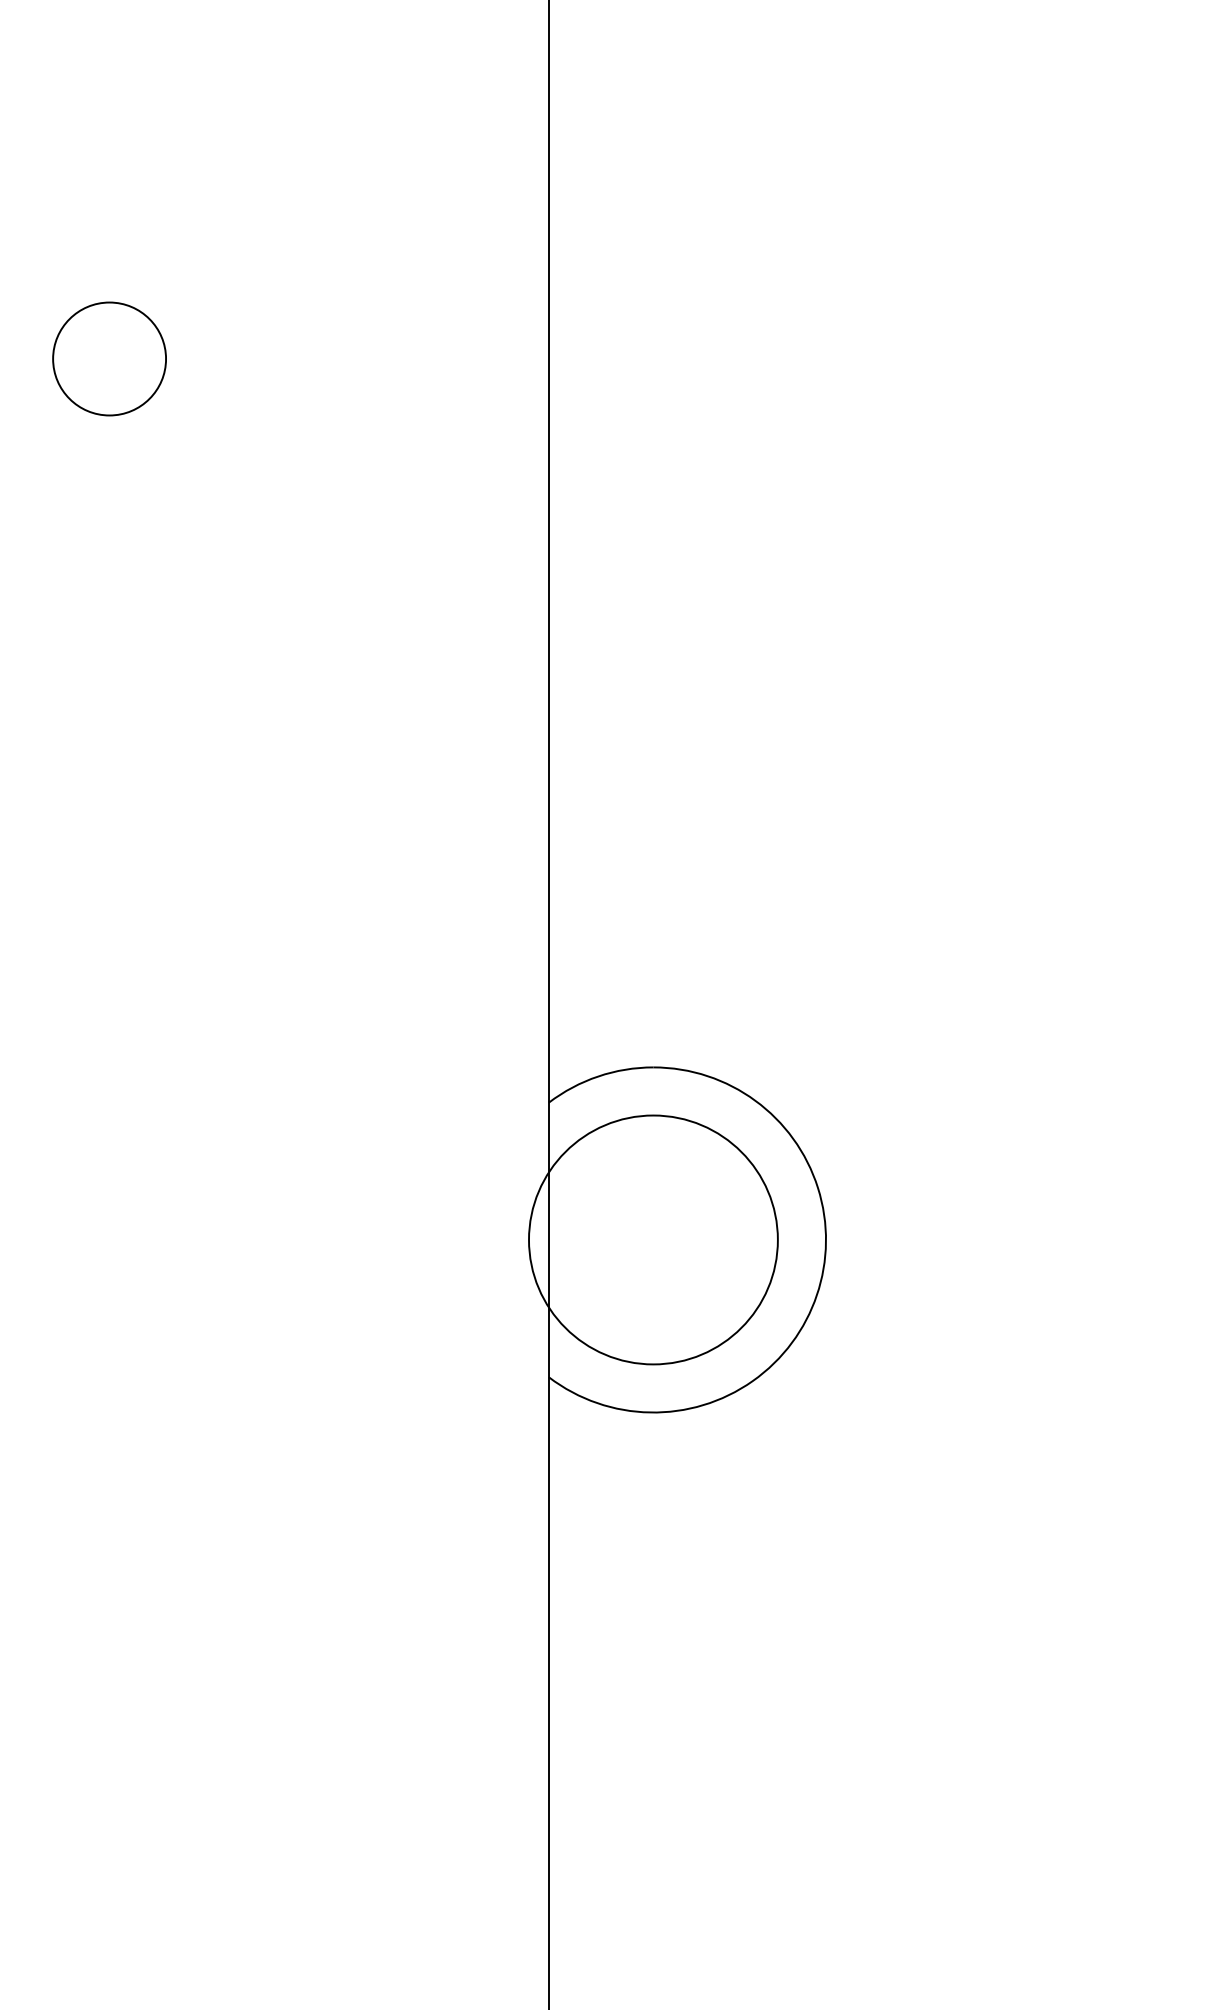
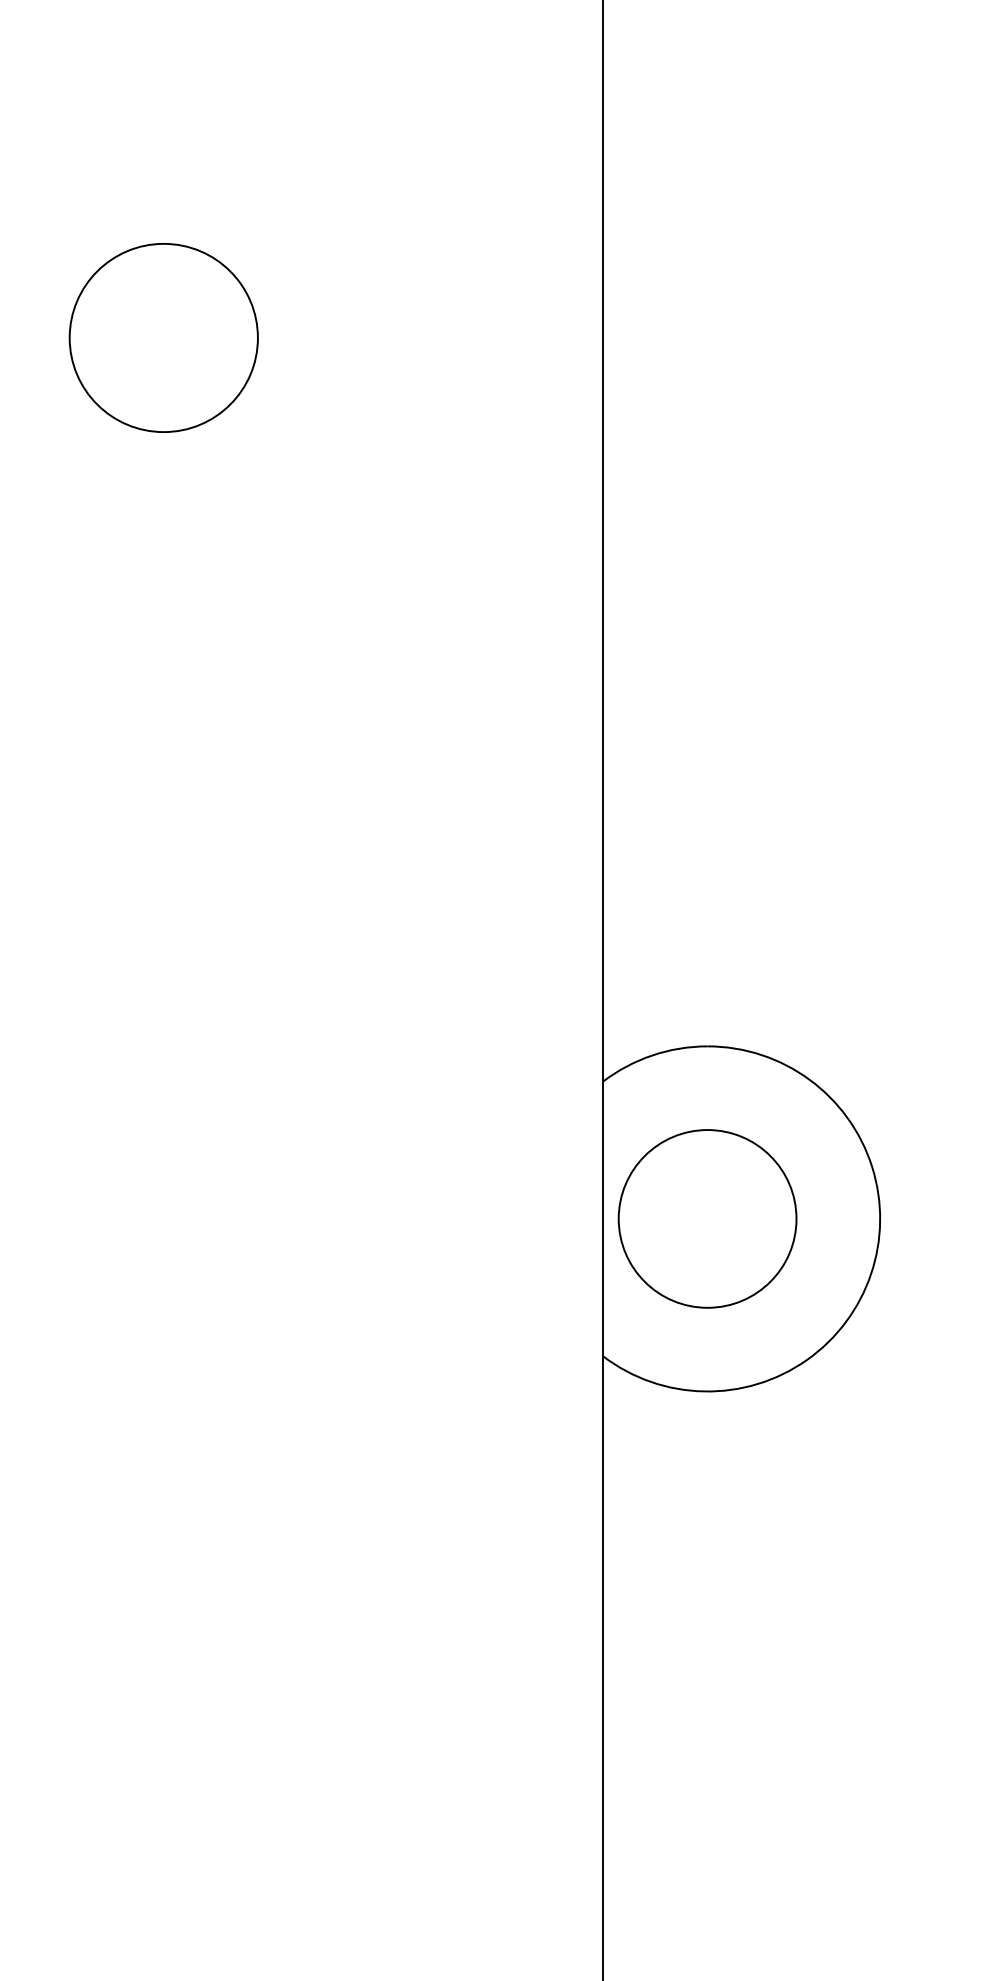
circle: (109, 358) -> (163, 337), size x1.67
circle: (653, 1239) -> (707, 1218), size x0.71

